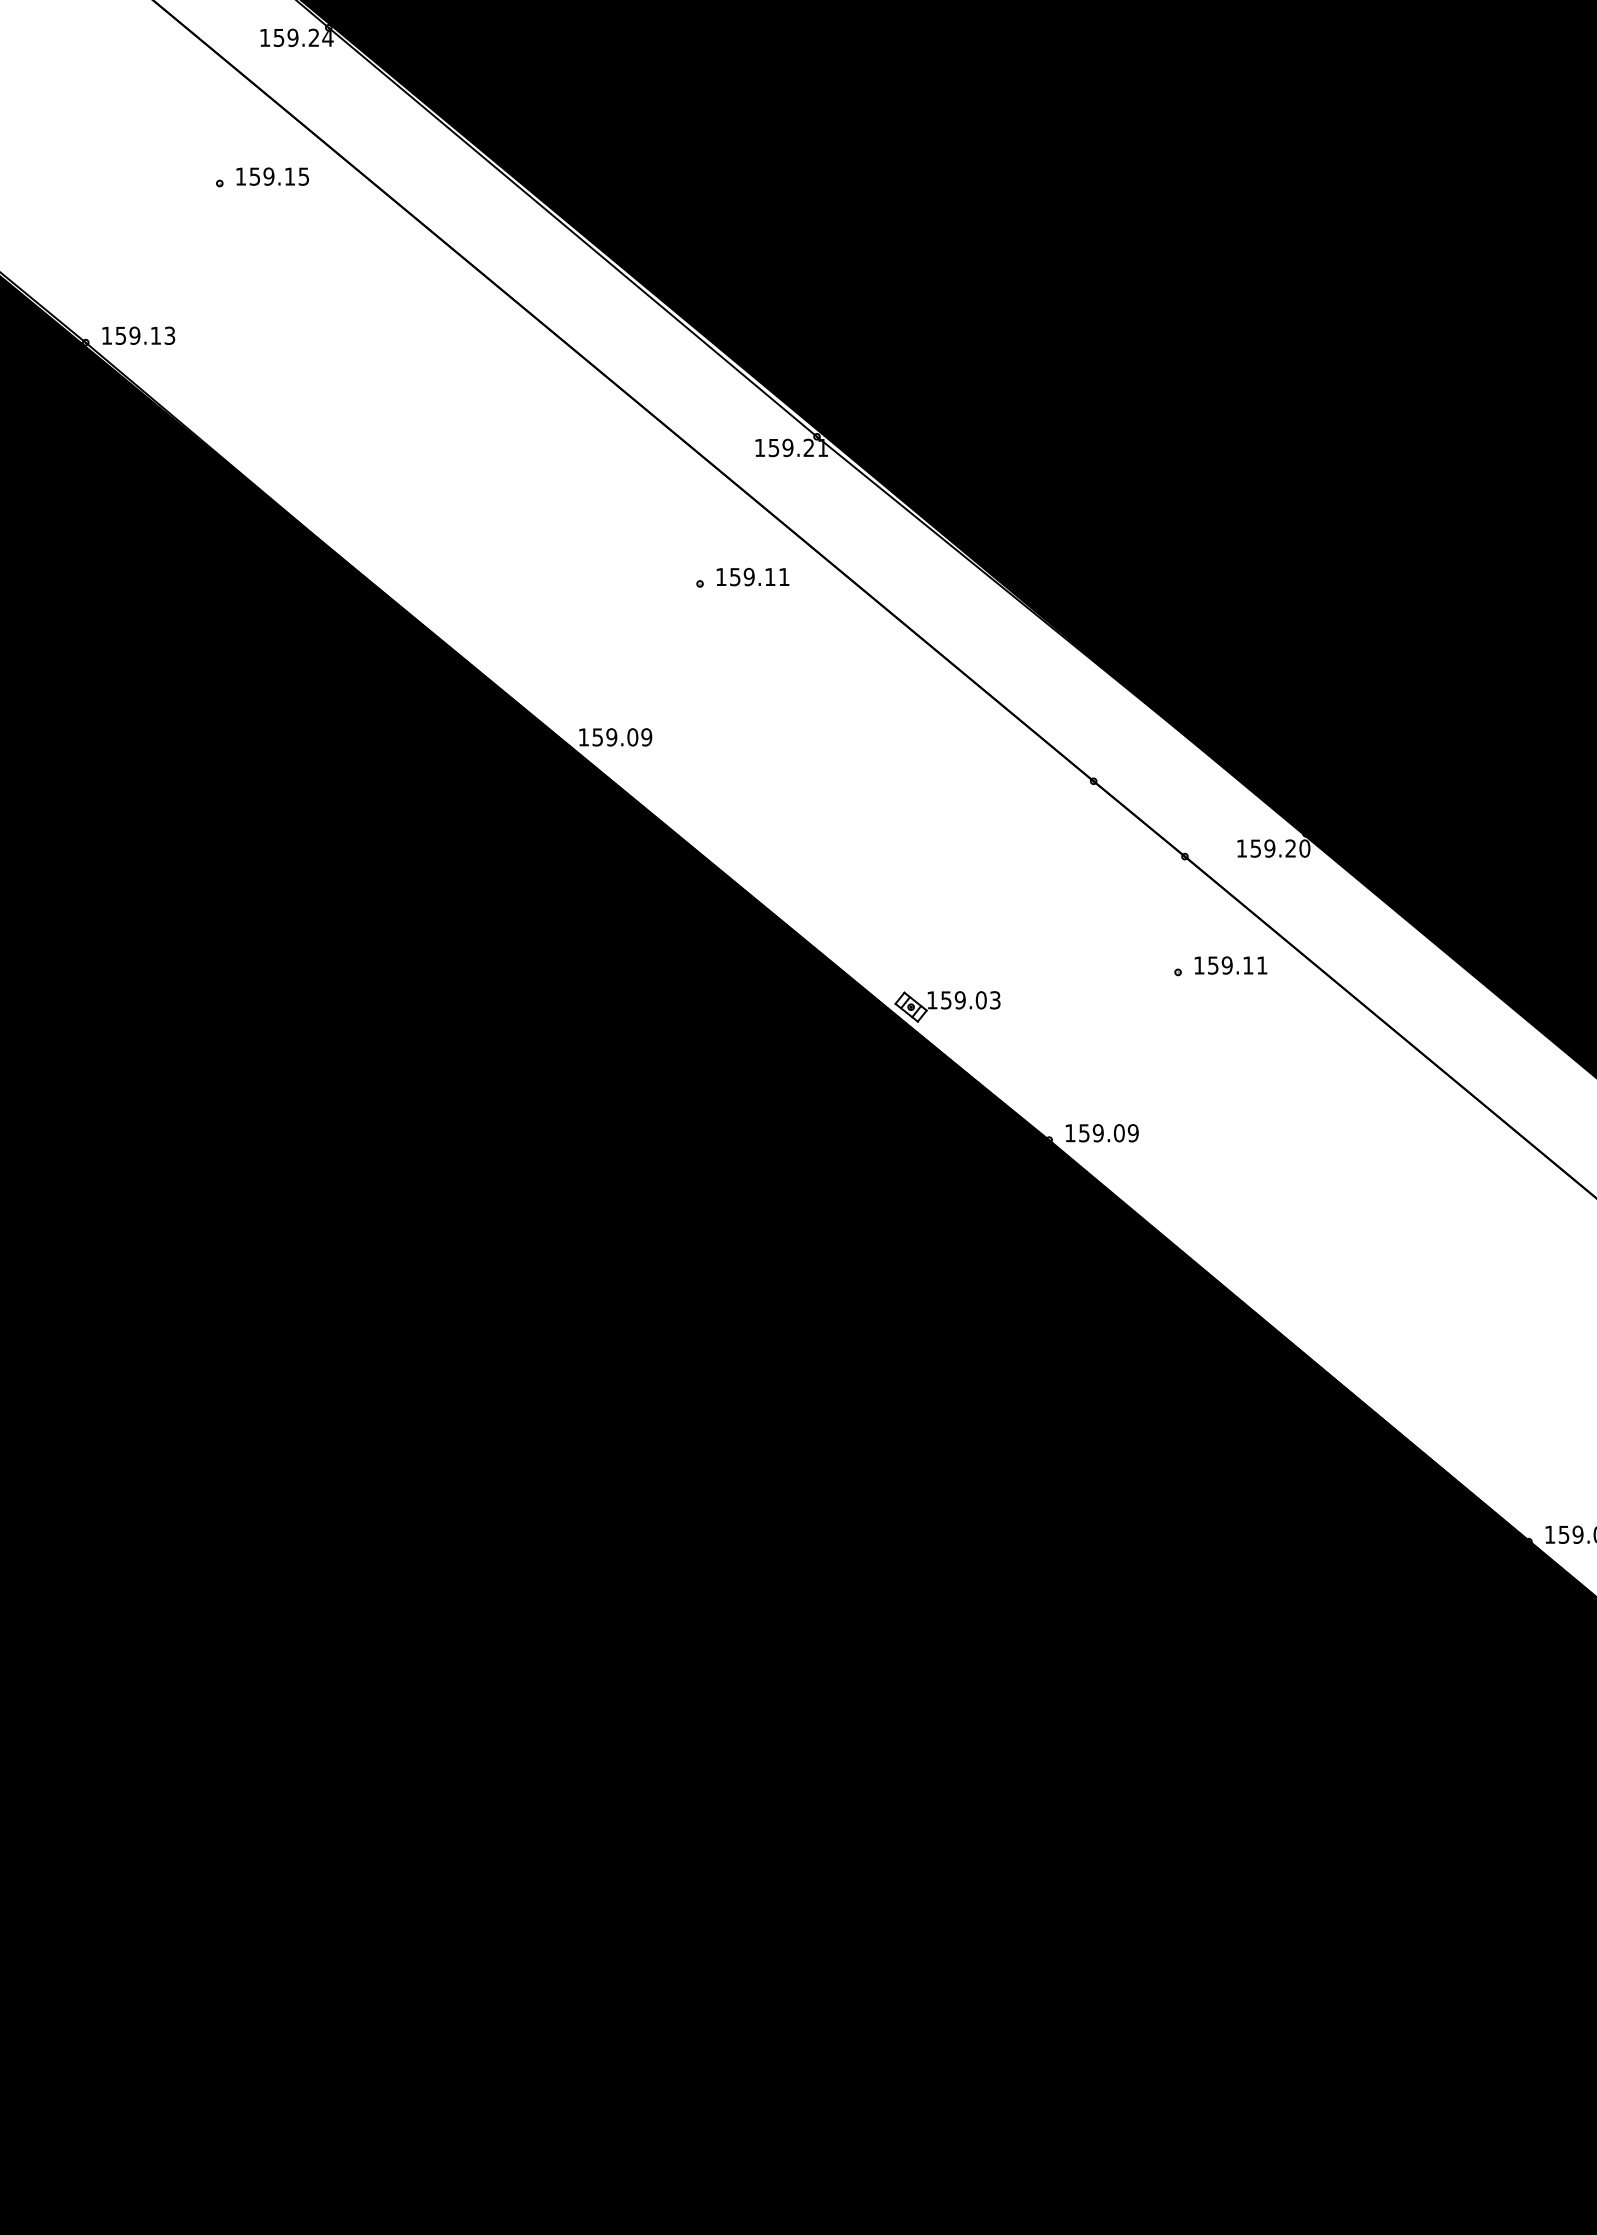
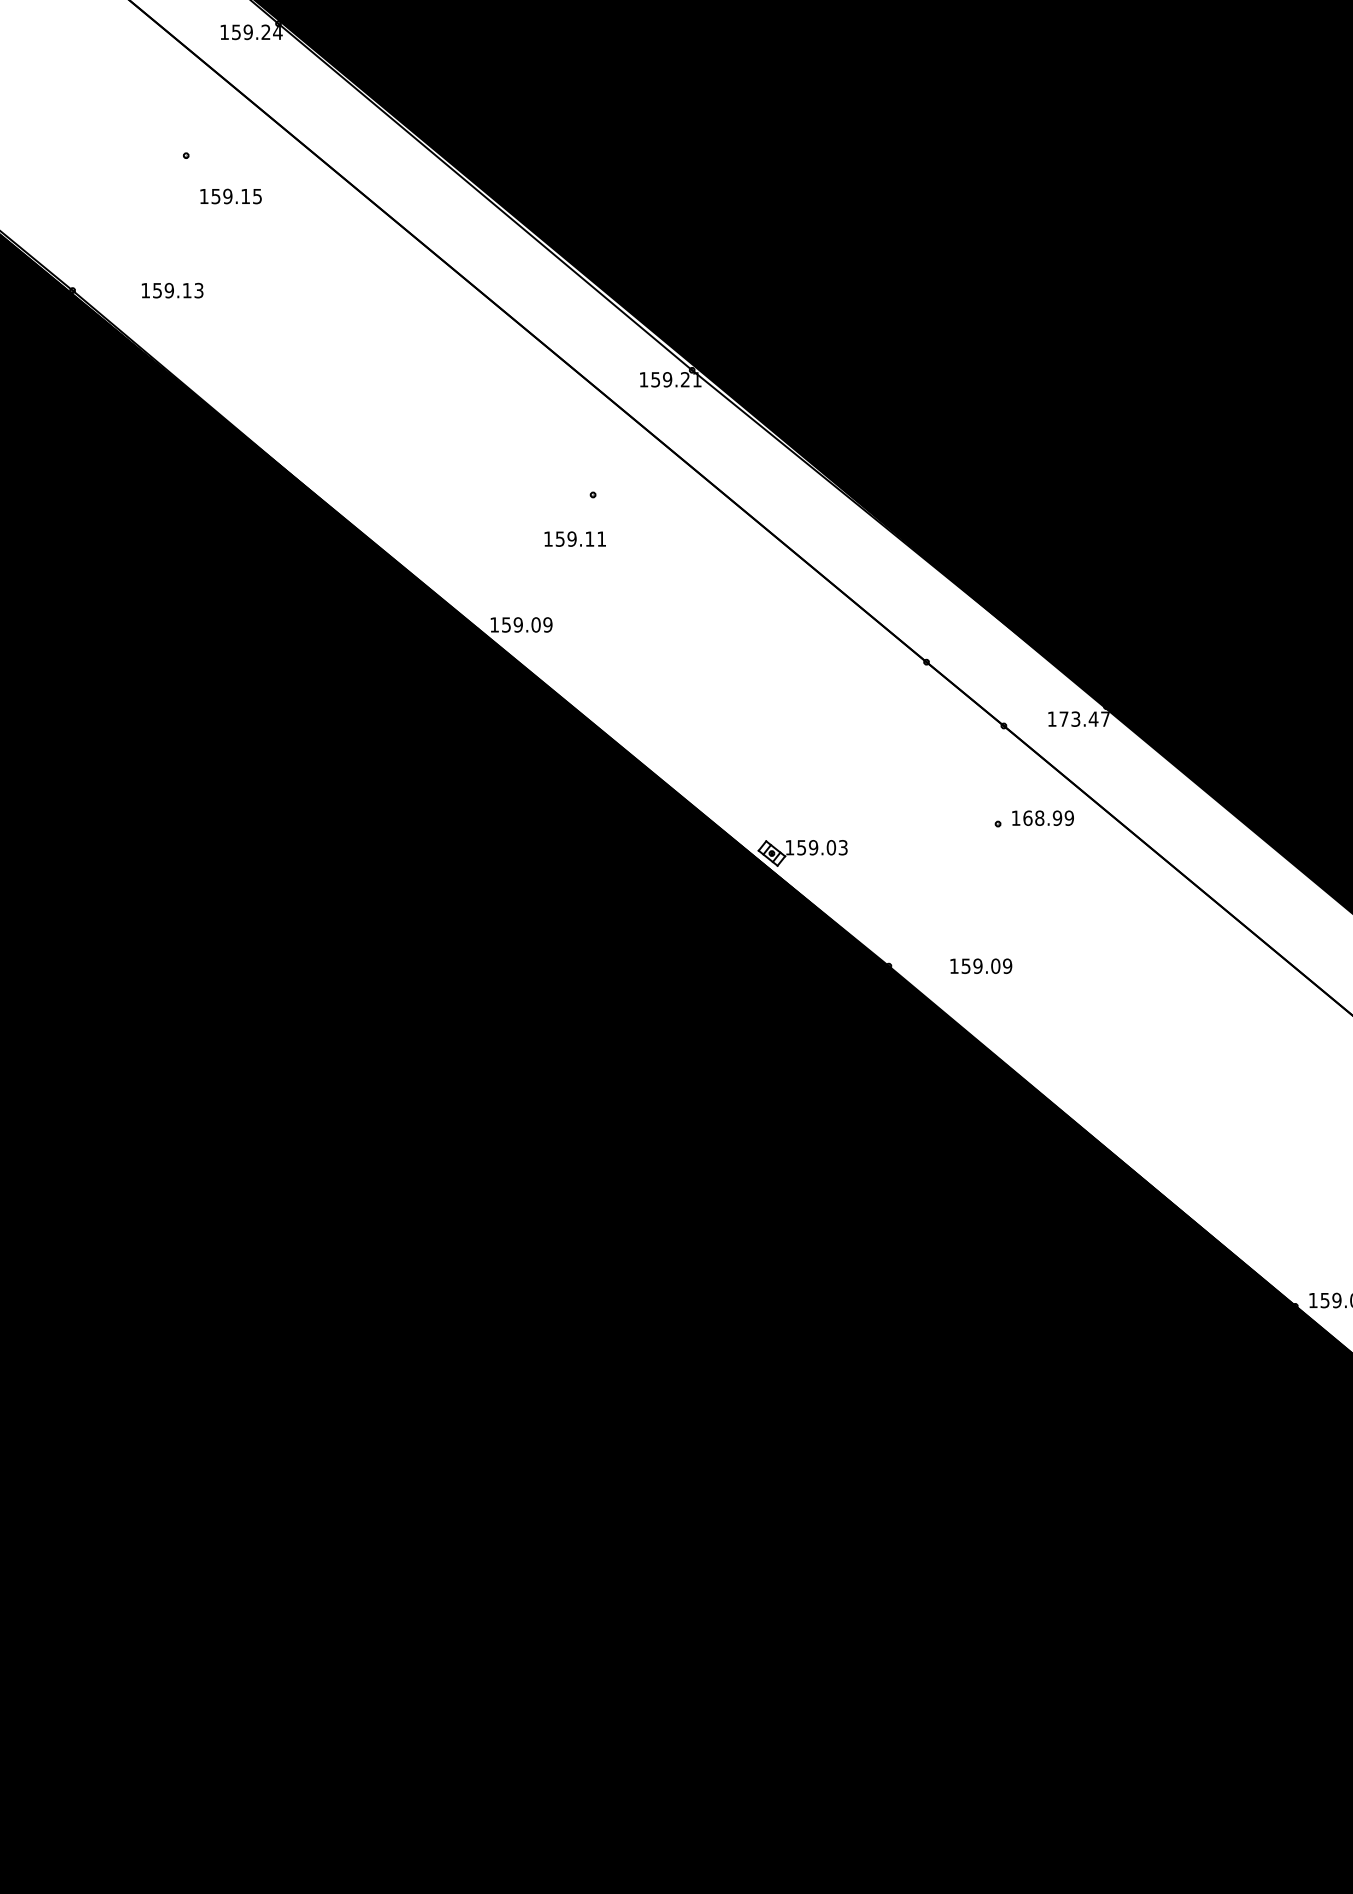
text: (272, 176) -> (230, 196), moved
text: (138, 335) -> (172, 290), moved
text: (752, 577) -> (574, 539), moved
text: (1280, 848) -> (1084, 719), 159.20 -> 173.47
text: (1237, 965) -> (1048, 818), 159.11 -> 168.99
text: (1101, 1133) -> (980, 966), moved

